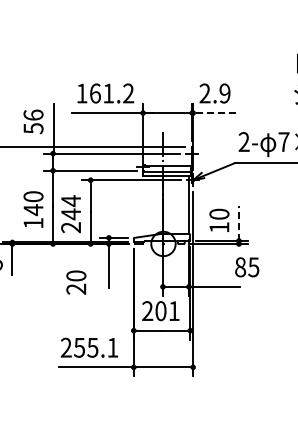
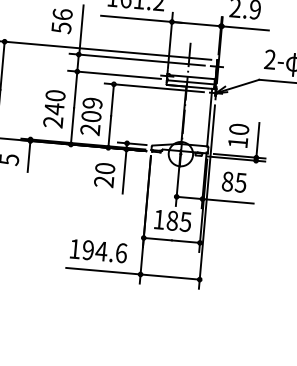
line: (218, 113) -> (247, 28), dashed -> solid
text: (71, 207) -> (92, 109), 244 -> 209
text: (33, 222) -> (53, 121), 140 -> 240
line: (238, 223) -> (257, 140), dashed -> solid
text: (247, 267) -> (234, 182), moved
text: (76, 282) -> (104, 175), moved
text: (160, 311) -> (172, 221), 201 -> 185
text: (89, 347) -> (98, 250), 255.1 -> 194.6

